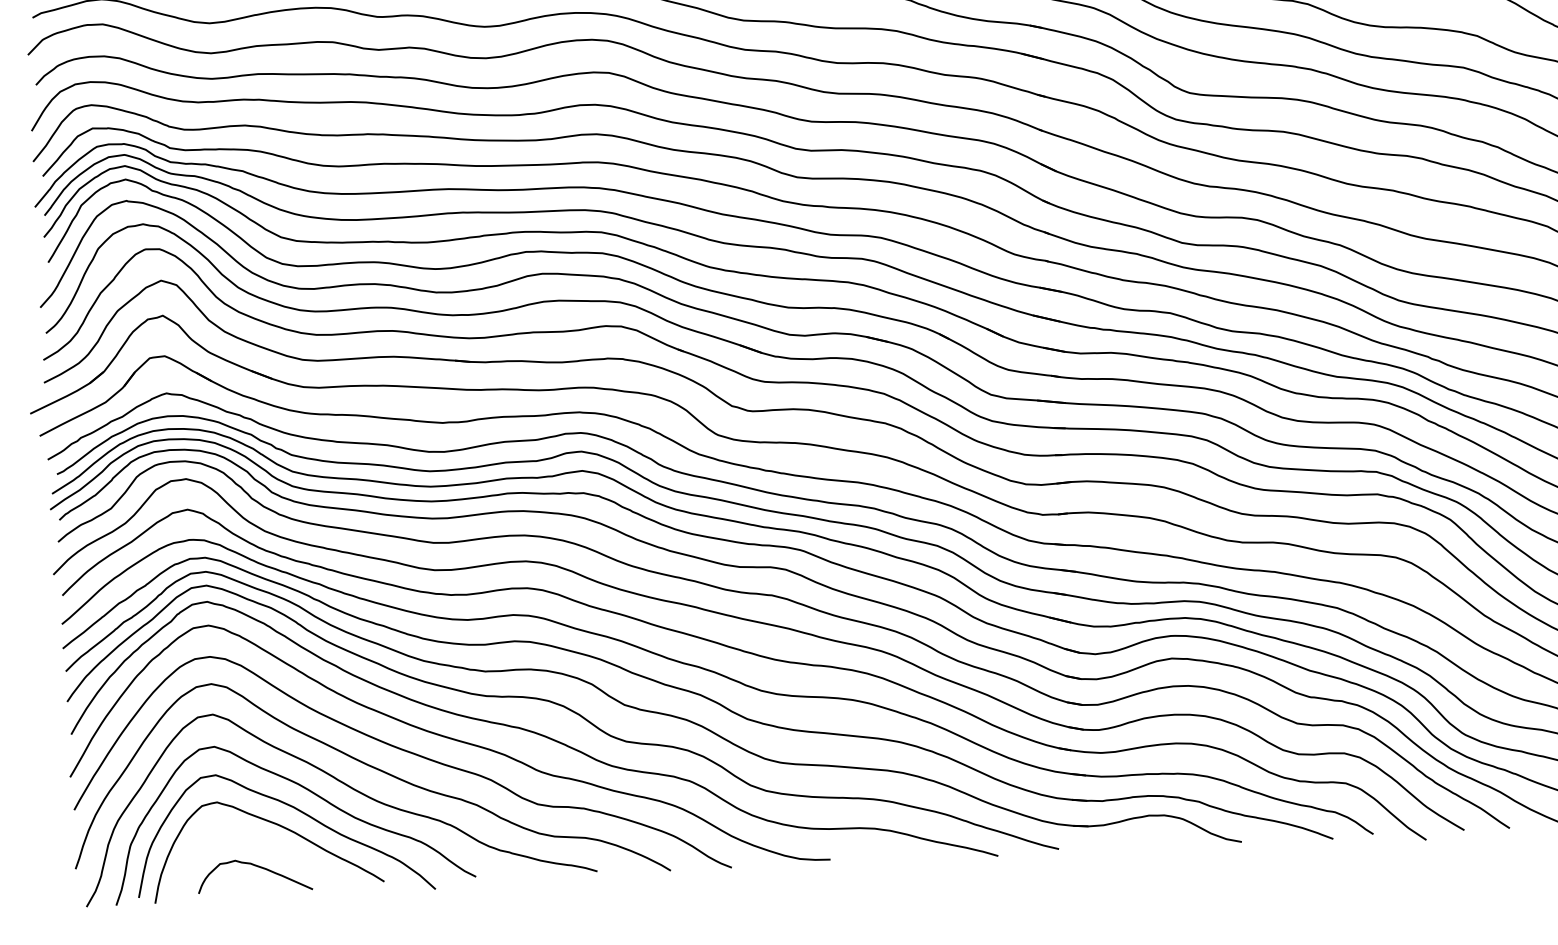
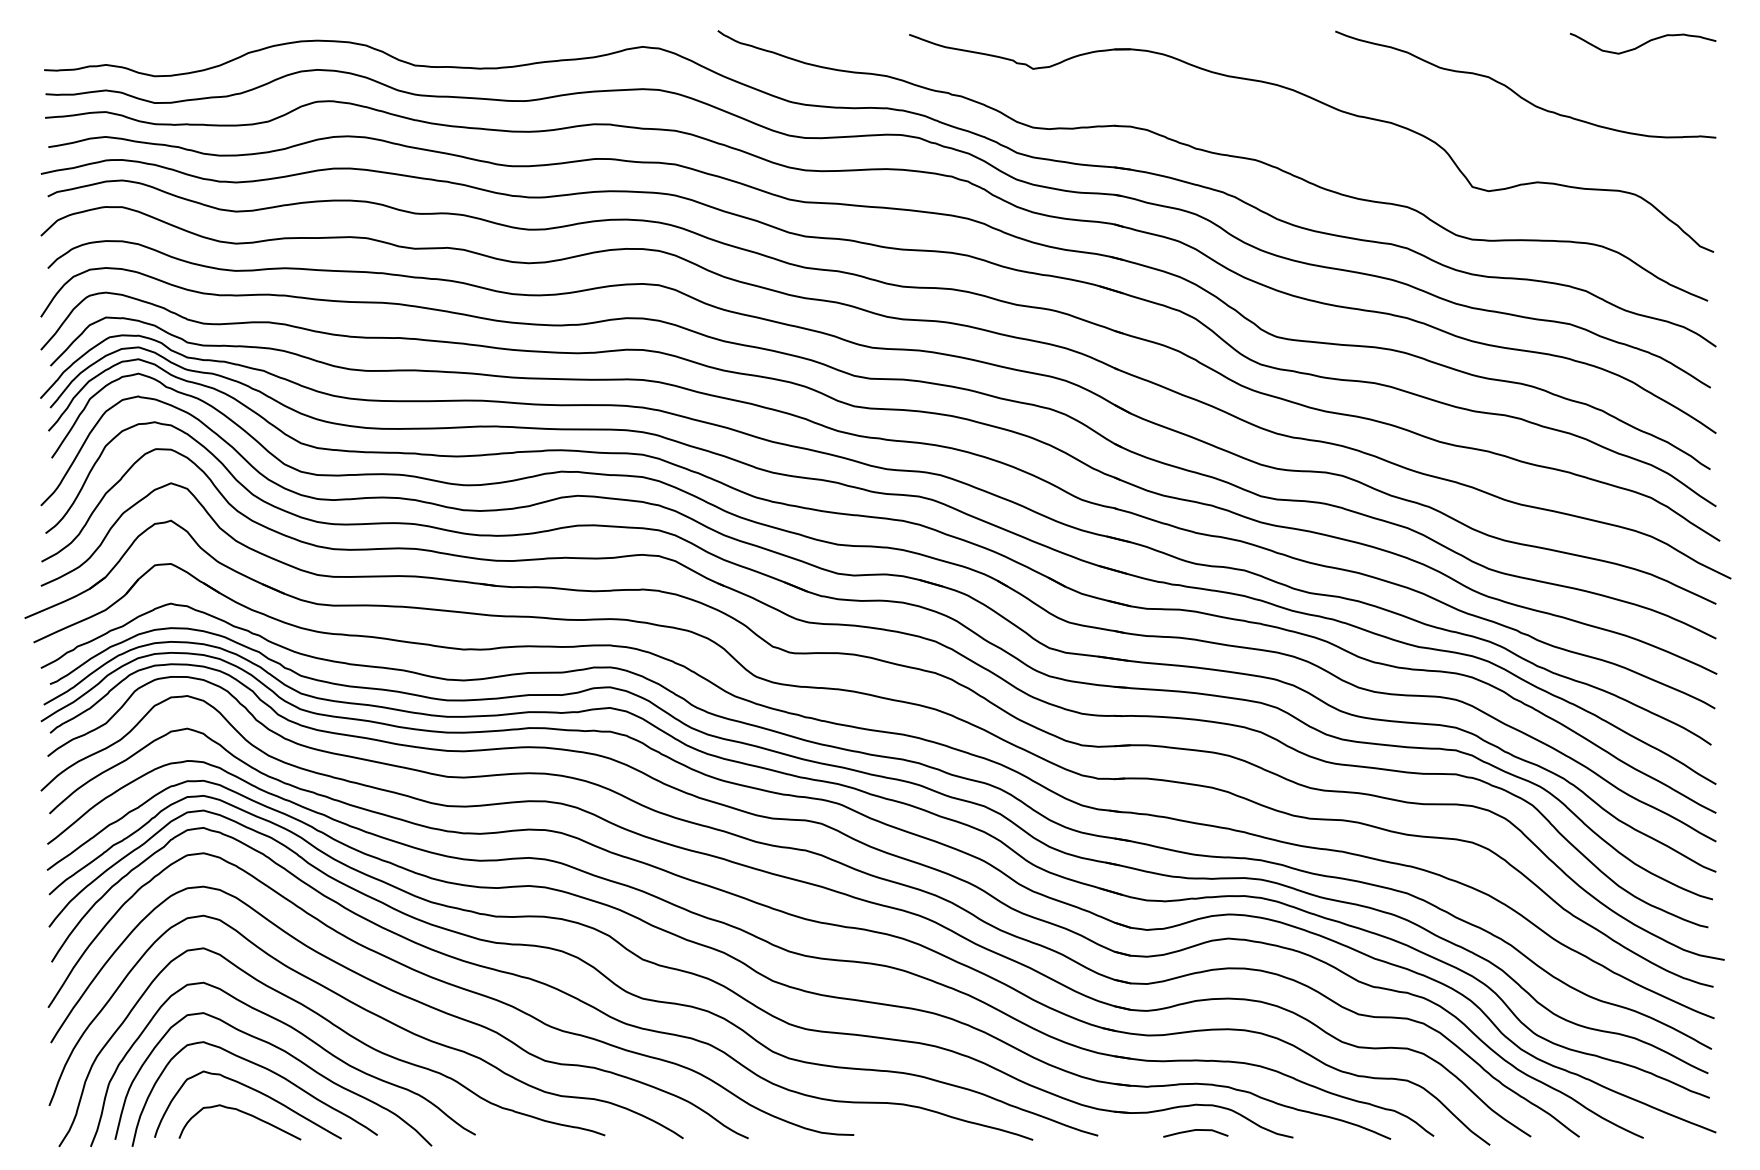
line: (1149, 840) -> (1194, 1131), added
curve: (266, 845) -> (253, 1090), added

